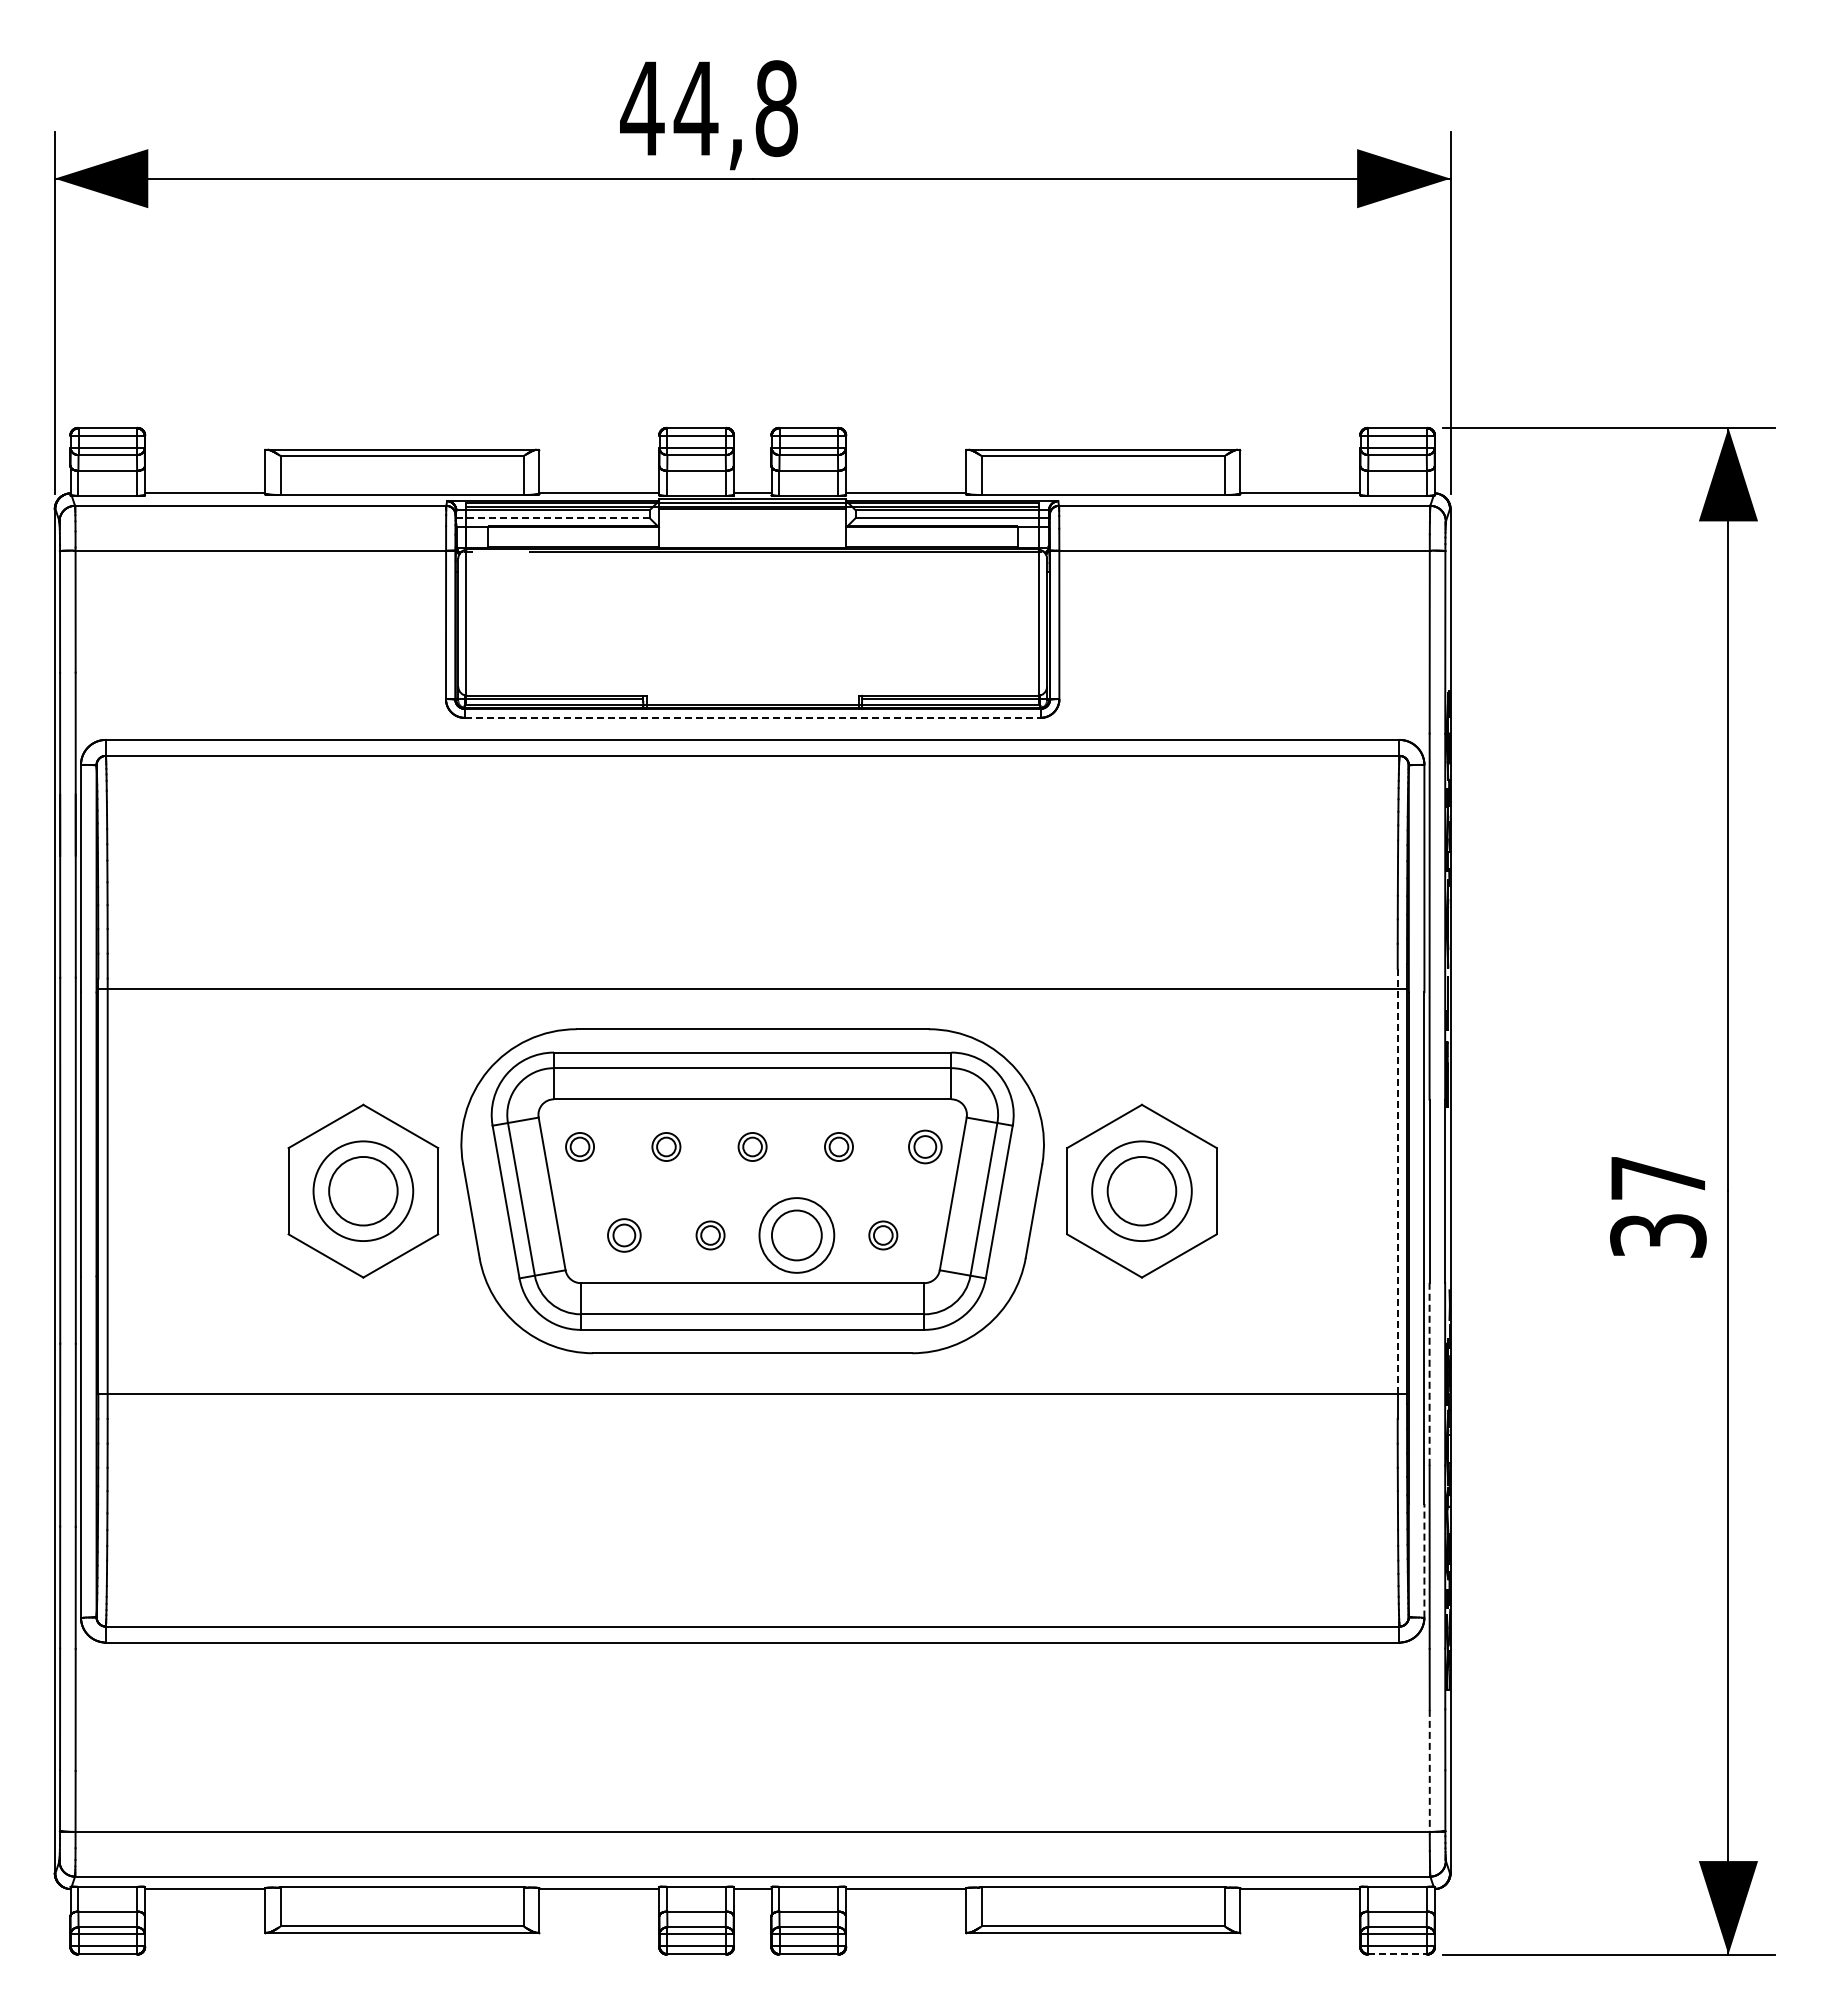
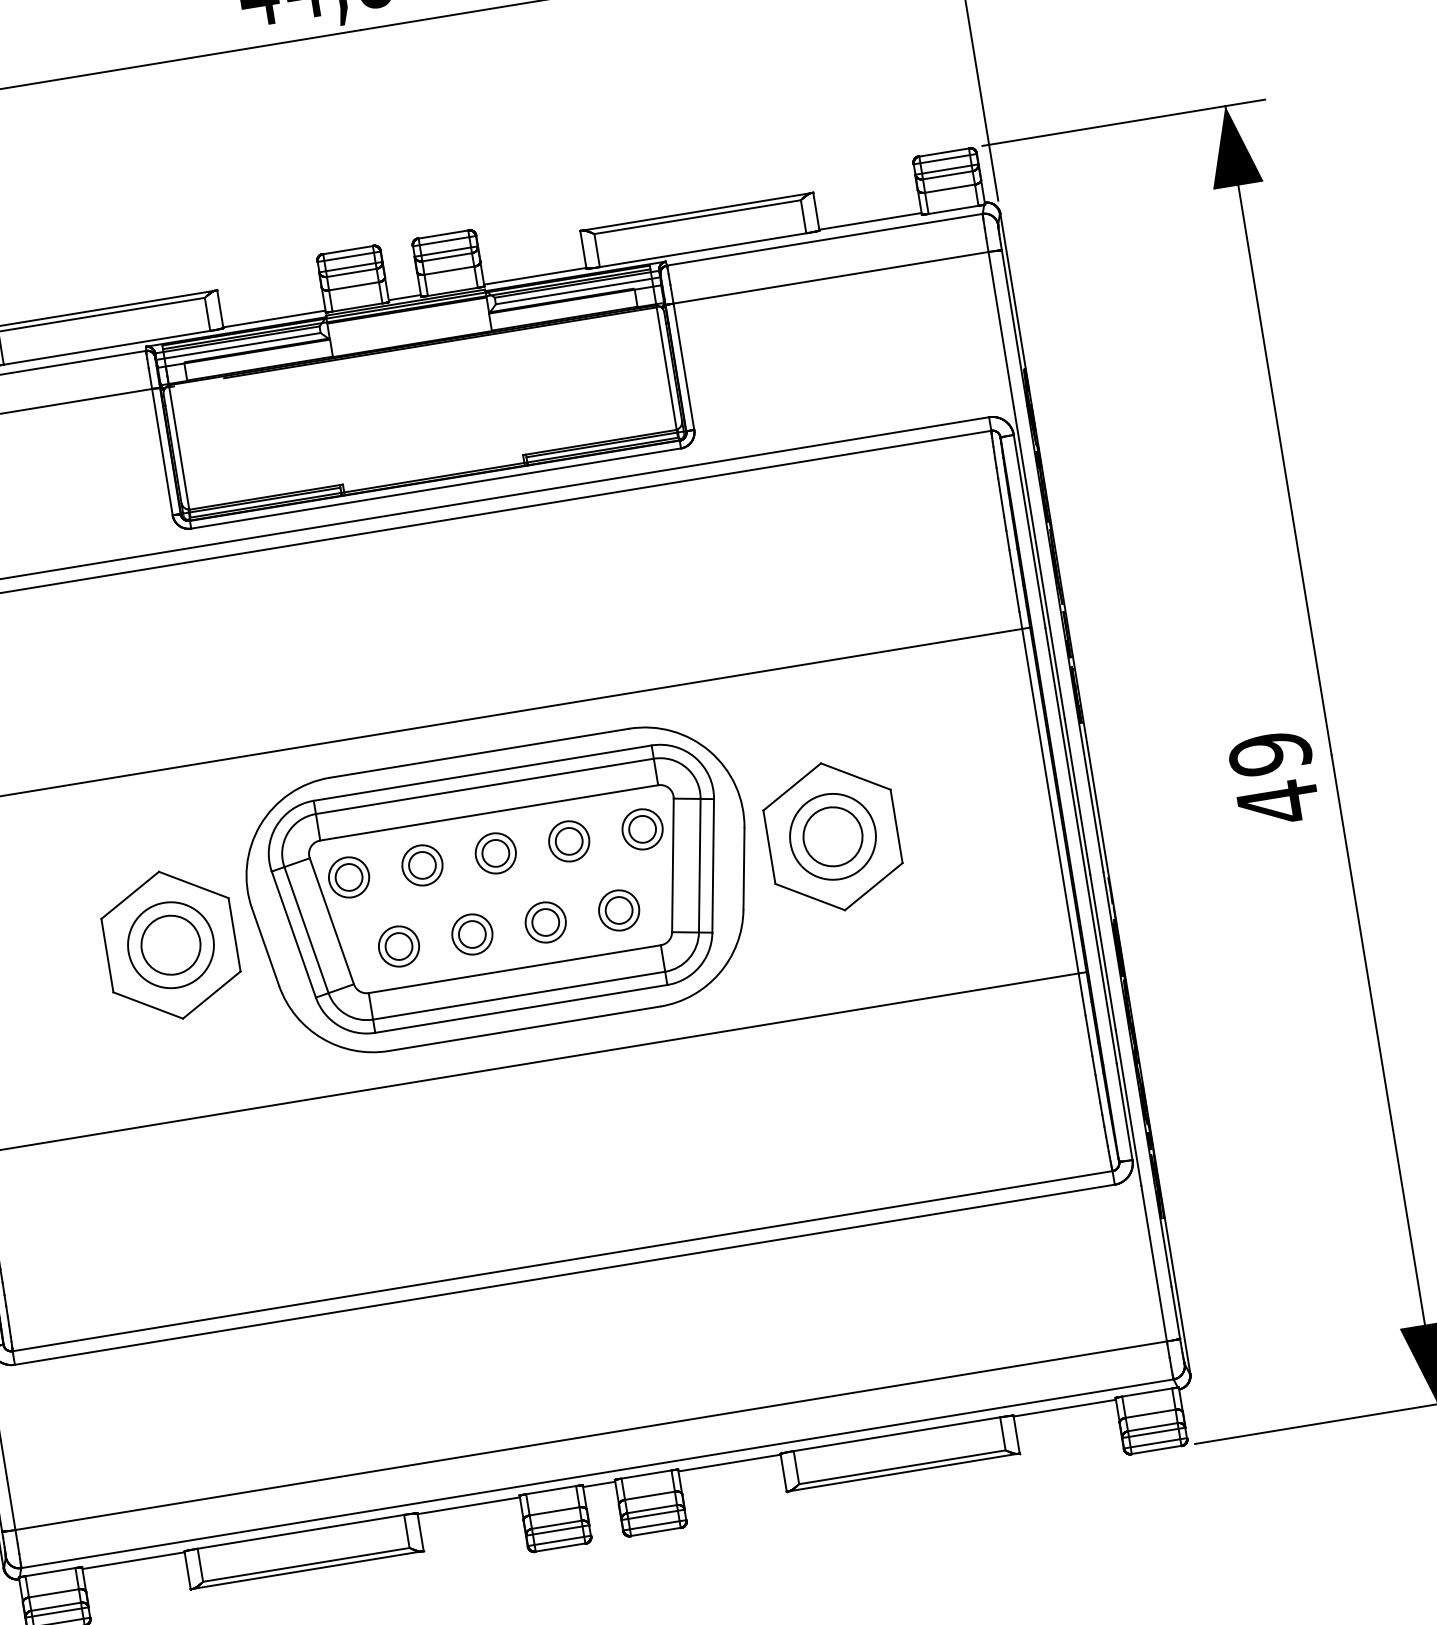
line: (553, 518) -> (238, 346), dashed -> solid
line: (753, 717) -> (436, 488), dashed -> solid
part: (579, 1146) -> (348, 877), size x1.67
part: (666, 1146) -> (422, 864), size x1.67
part: (752, 1146) -> (495, 853), size x1.67
part: (838, 1146) -> (568, 841), size x1.67
part: (925, 1146) -> (642, 828), size x1.43
line: (1397, 1181) -> (1048, 792), dashed -> solid
text: (1658, 1207) -> (1274, 778), 37 -> 49
part: (624, 1235) -> (399, 946), size x1.43
part: (710, 1235) -> (472, 934), size x1.67
part: (796, 1235) -> (545, 922), size x0.62
part: (883, 1235) -> (619, 910), size x1.67
line: (1429, 1374) -> (1103, 952), dashed -> solid
line: (1424, 1560) -> (1124, 1111), dashed -> solid
line: (1429, 1772) -> (1158, 1291), dashed -> solid
line: (1398, 1954) -> (1157, 1450), dashed -> solid

